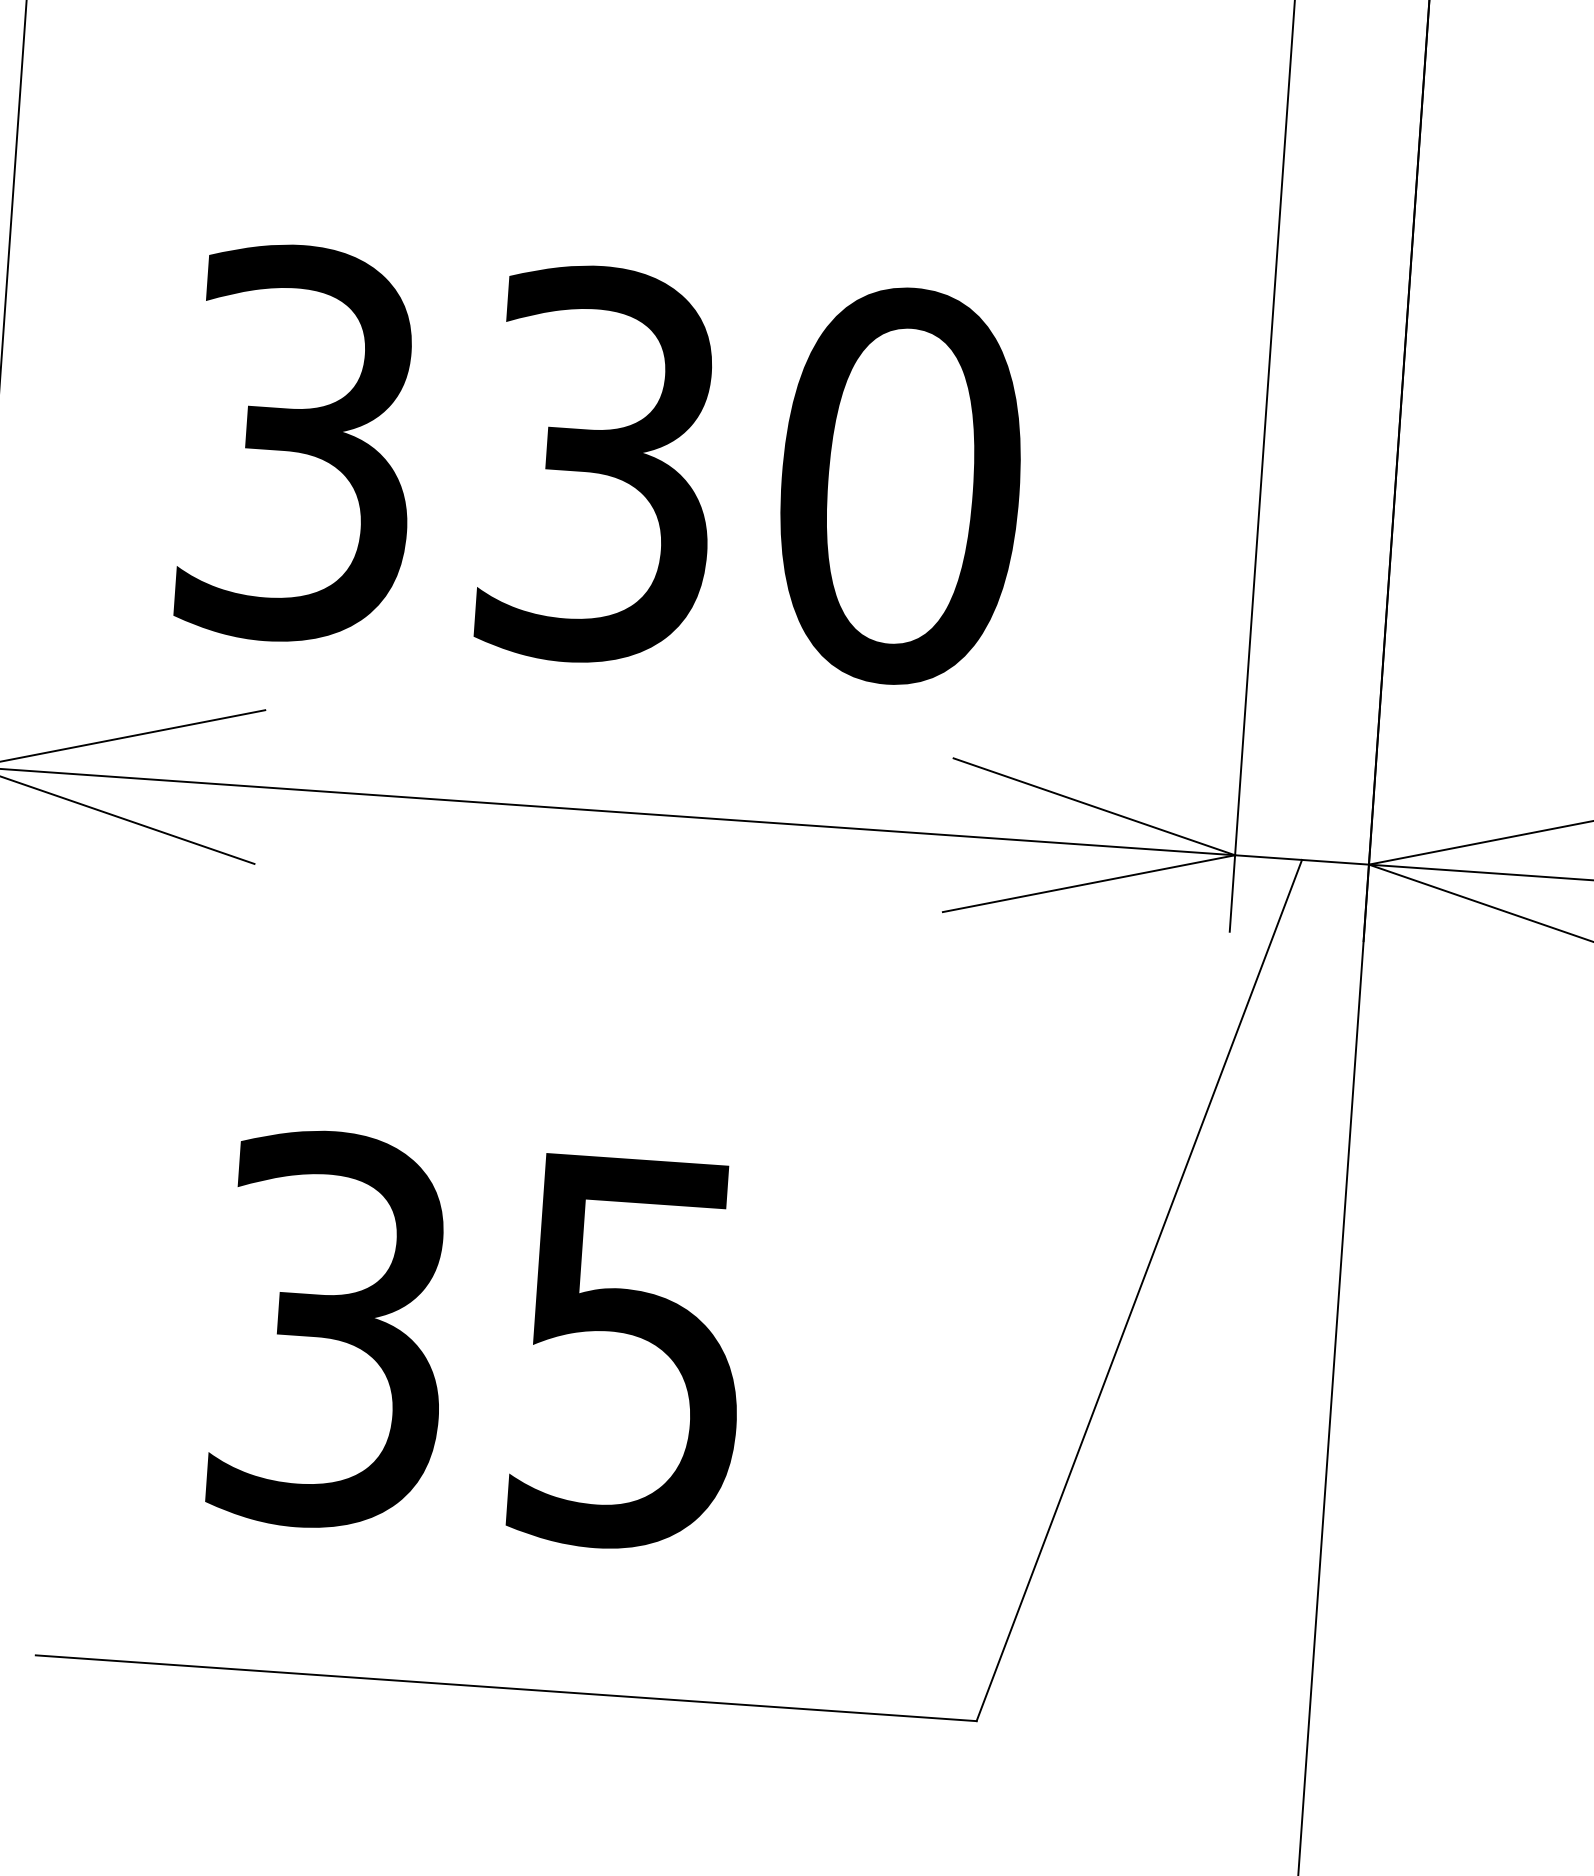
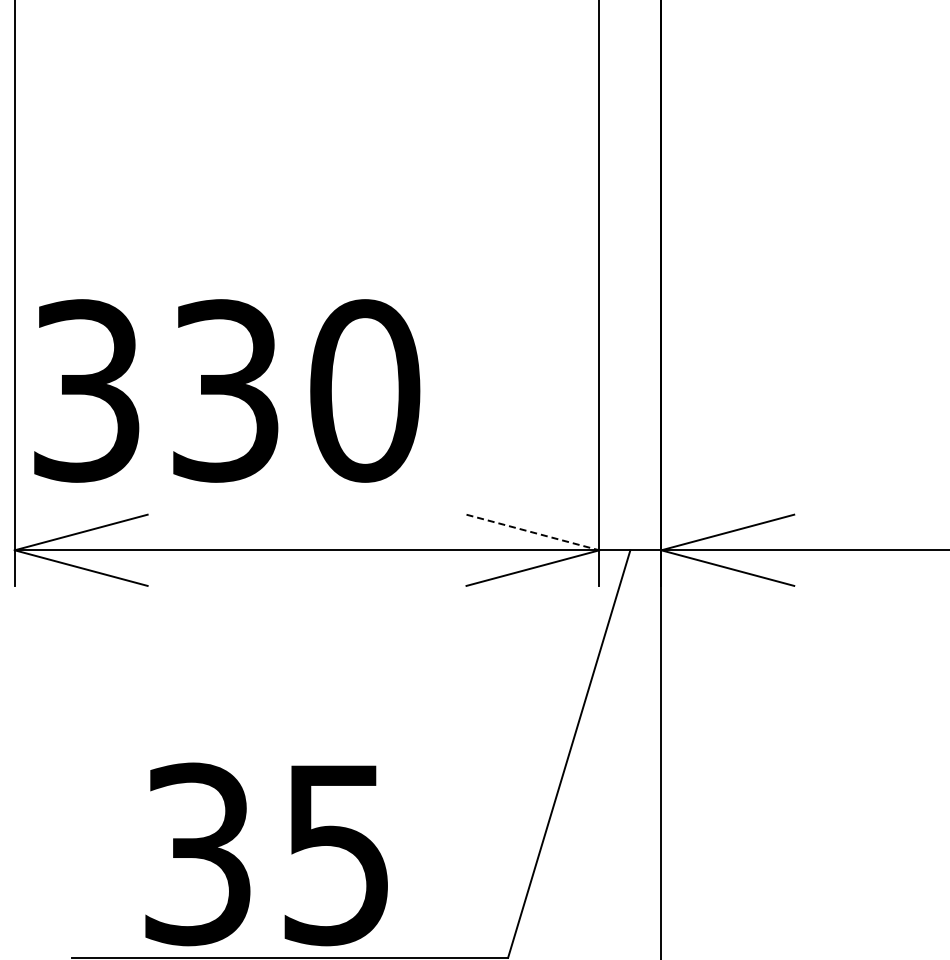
text: (603, 464) -> (227, 390), moved
line: (1093, 806) -> (532, 532), solid -> dashed
text: (478, 1340) -> (266, 854), moved

